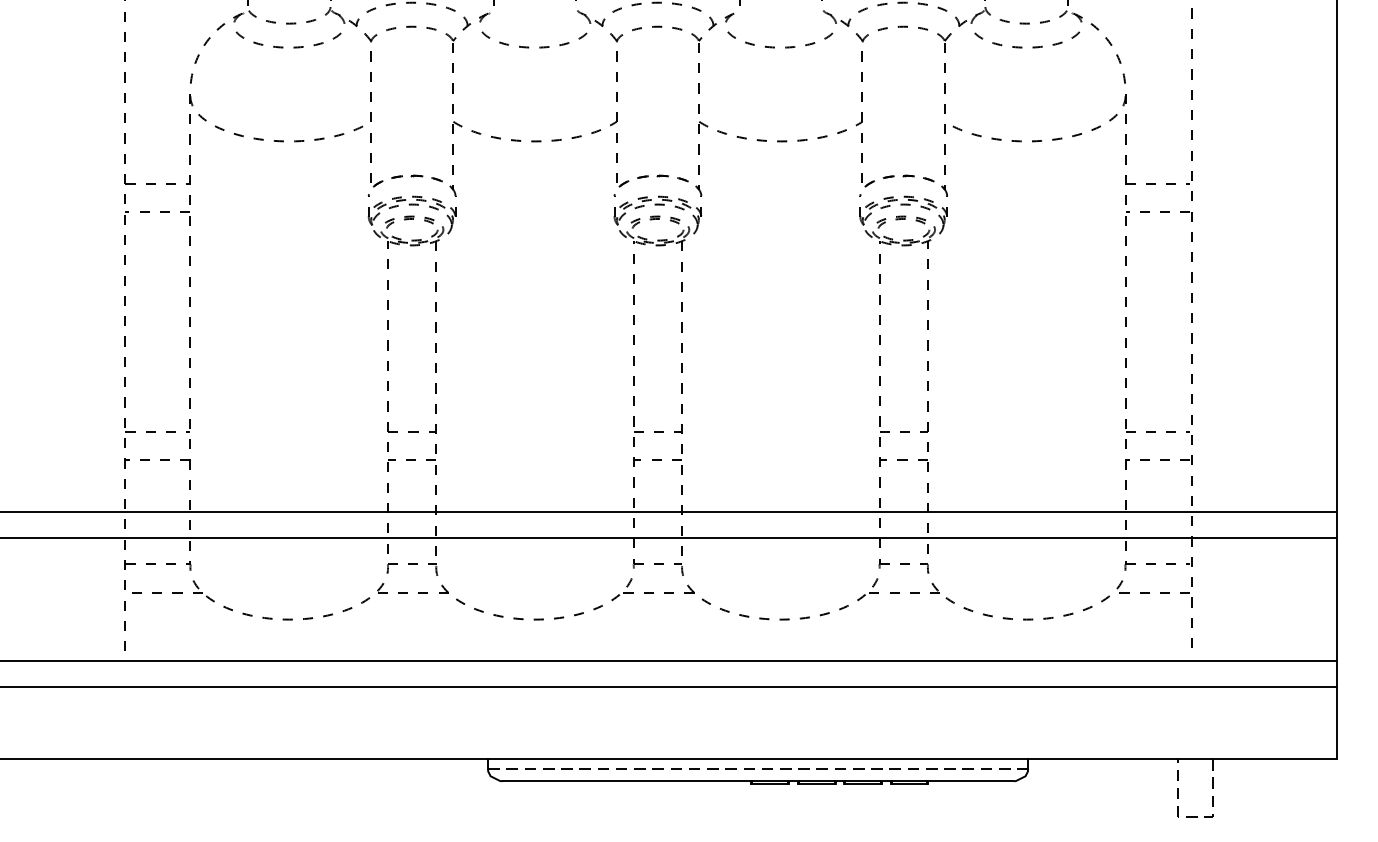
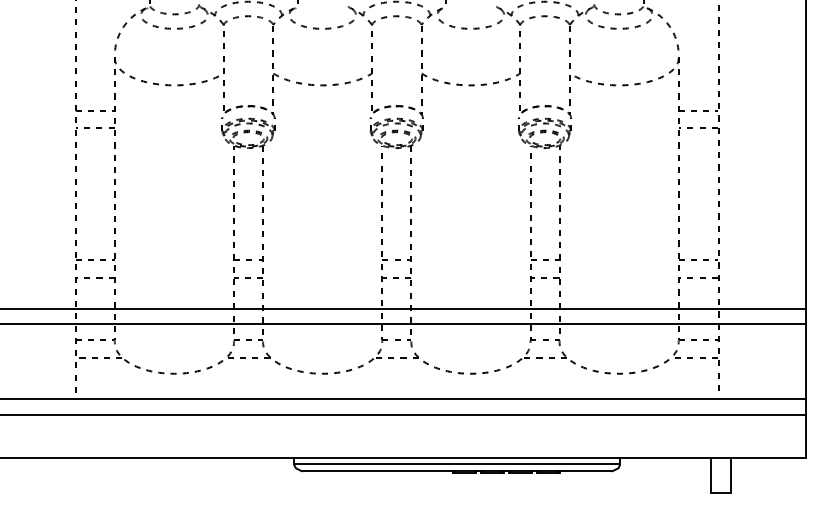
line: (758, 768) -> (457, 463), dashed -> solid
line: (1194, 816) -> (720, 492), dashed -> solid

